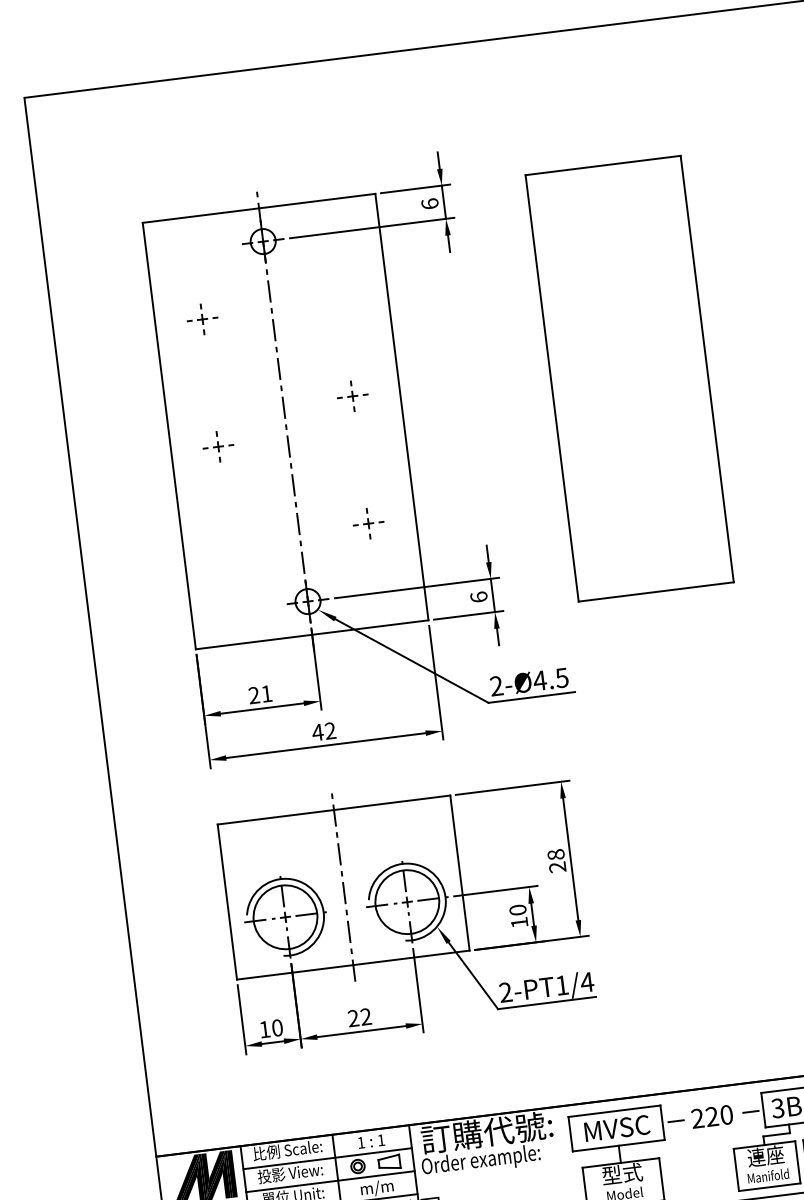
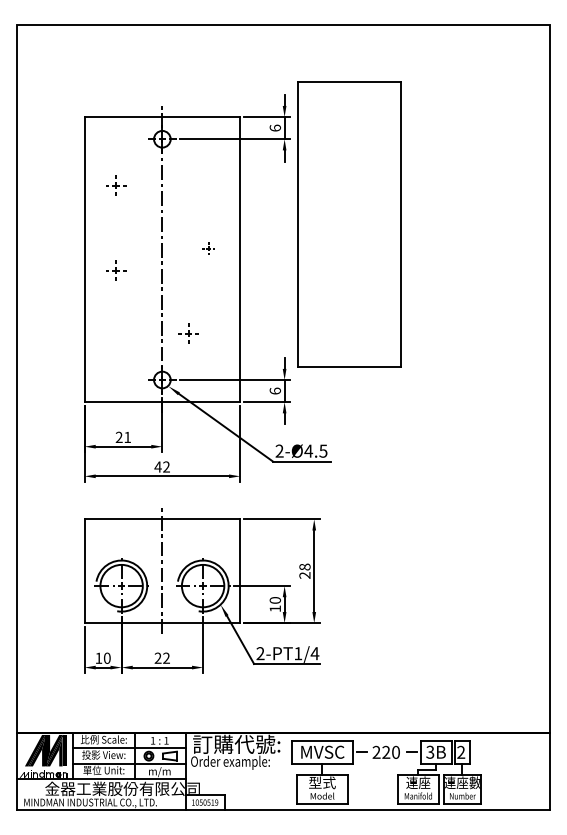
part: (629, 378) -> (349, 224), moved
part: (352, 396) -> (208, 248), size x0.6
part: (368, 523) -> (188, 333), moved

